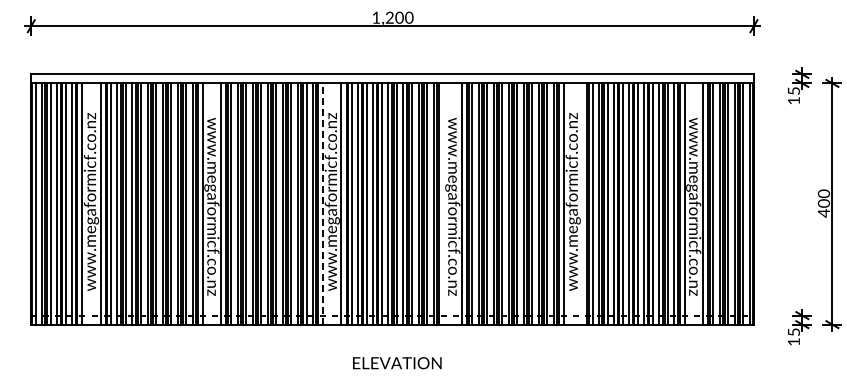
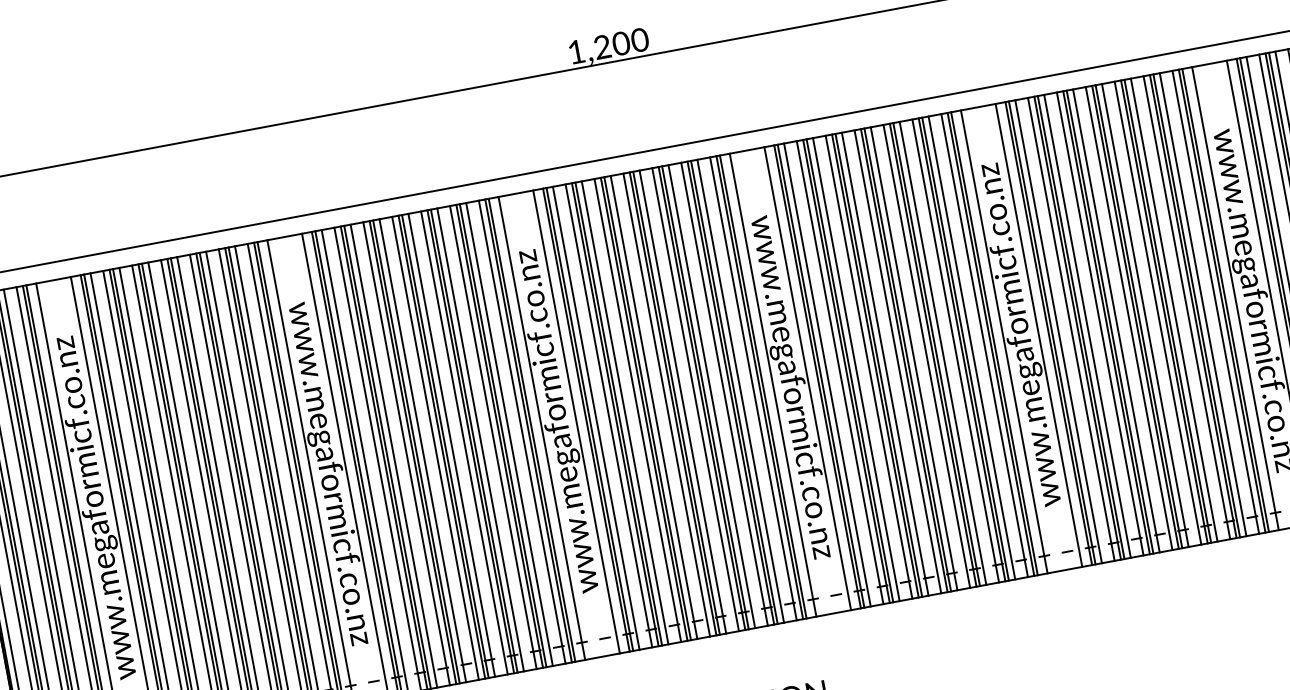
line: (443, 203) -> (772, 384), added
line: (582, 203) -> (1039, 334), added
line: (323, 204) -> (542, 429), dashed -> solid

